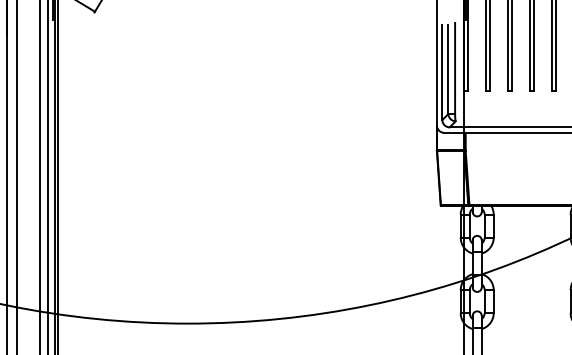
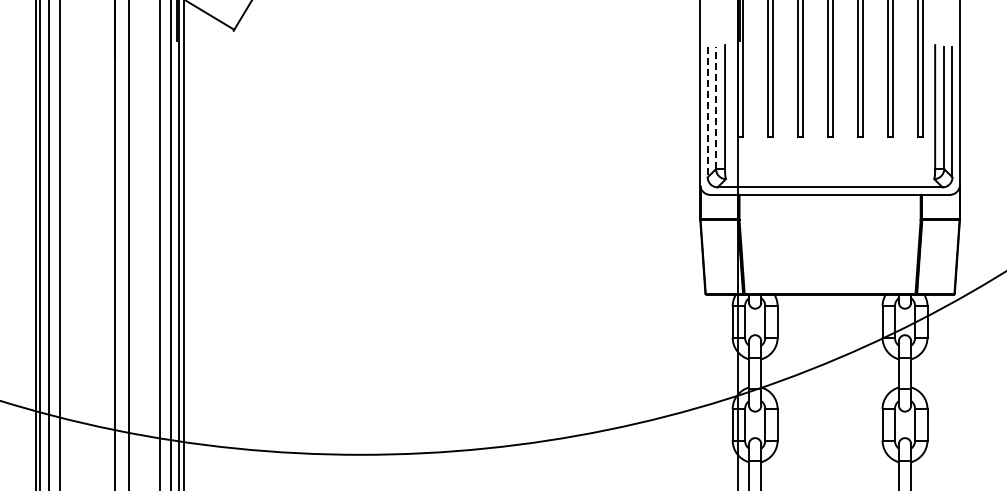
line: (448, 69) -> (716, 108), solid -> dashed
line: (442, 72) -> (707, 112), solid -> dashed

